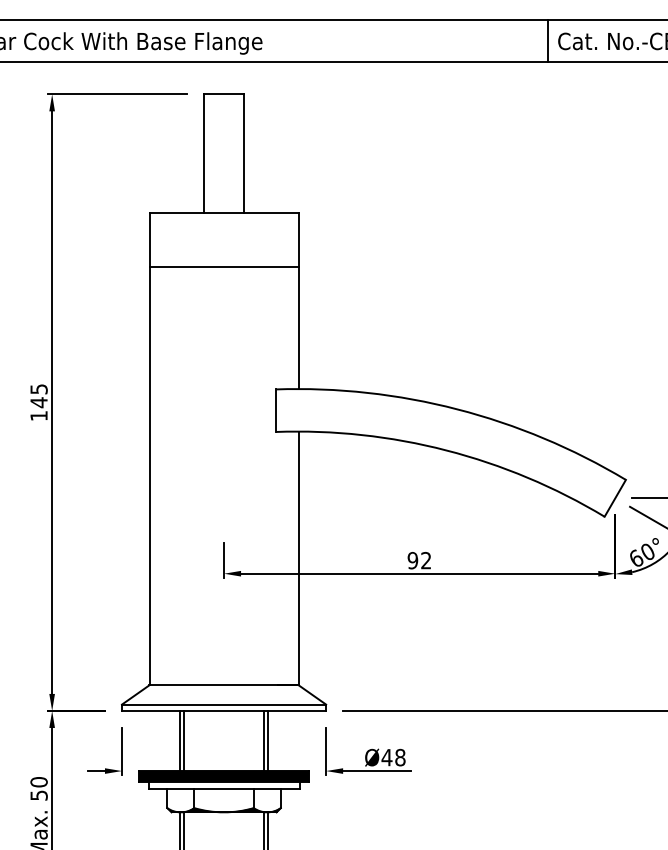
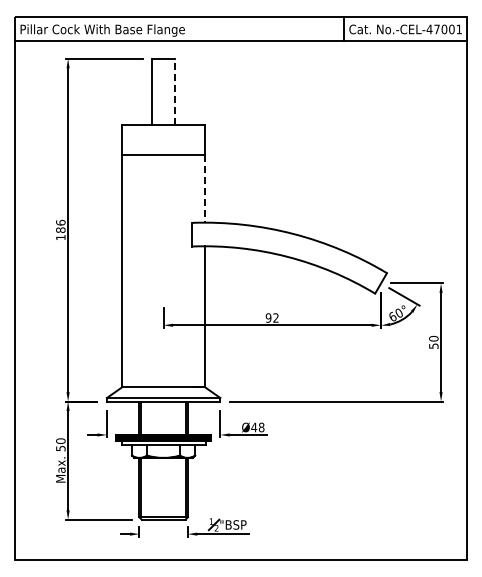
line: (243, 153) -> (174, 91), solid -> dashed
line: (299, 329) -> (205, 189), solid -> dashed
text: (38, 395) -> (60, 226), 145 -> 186

